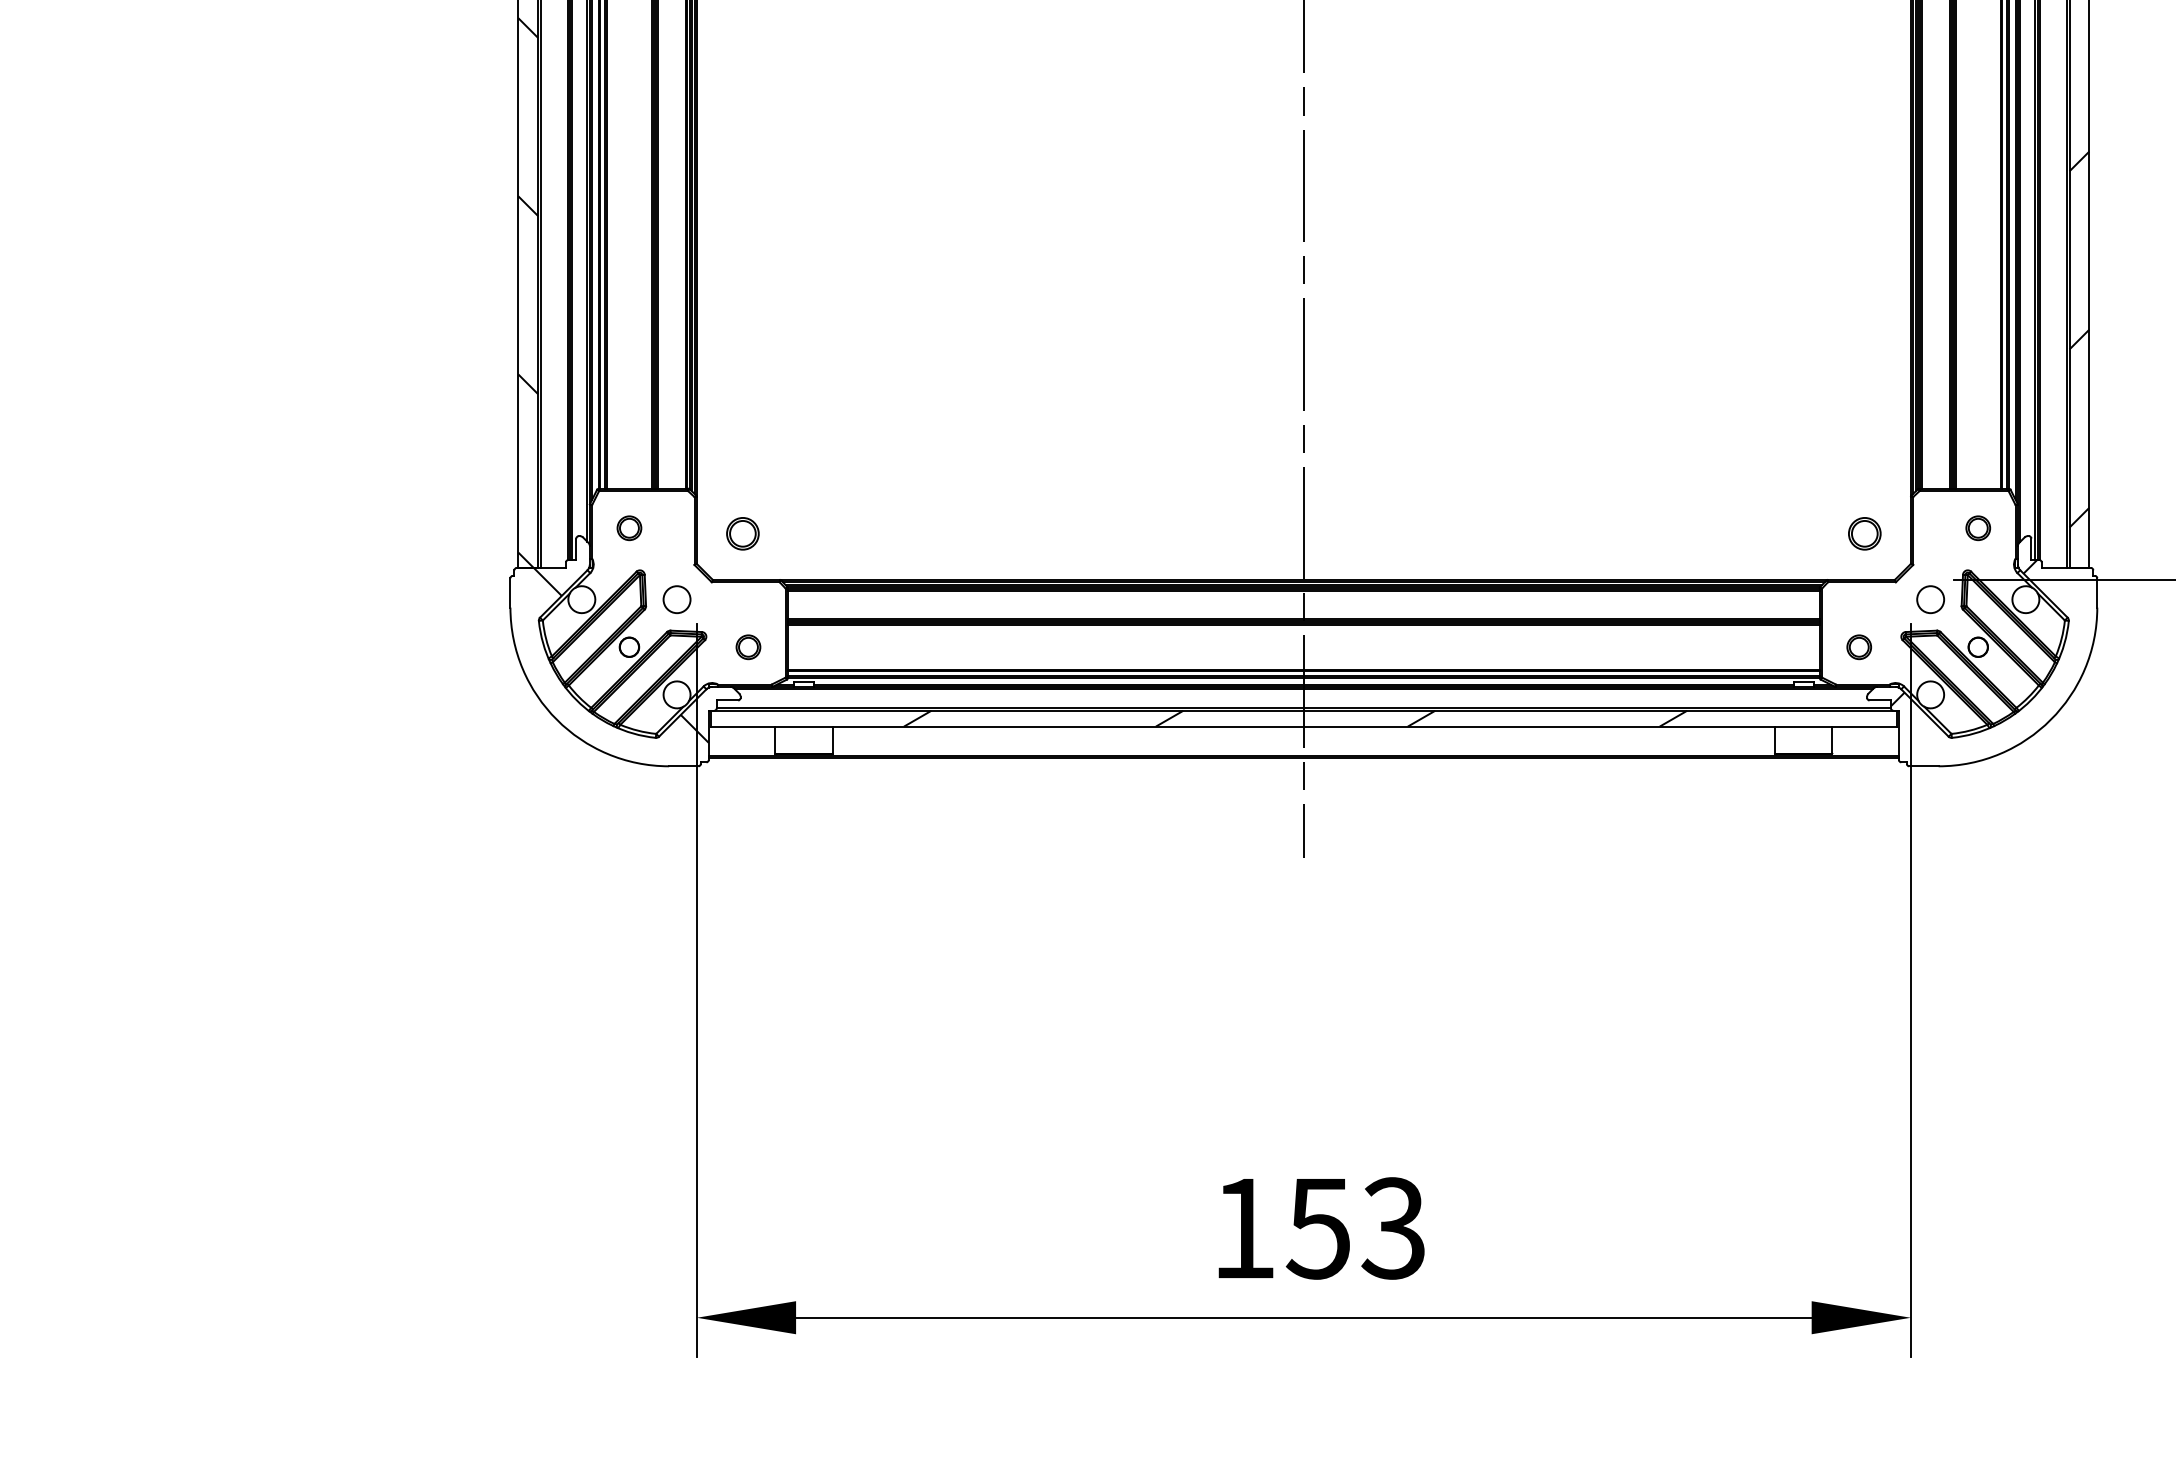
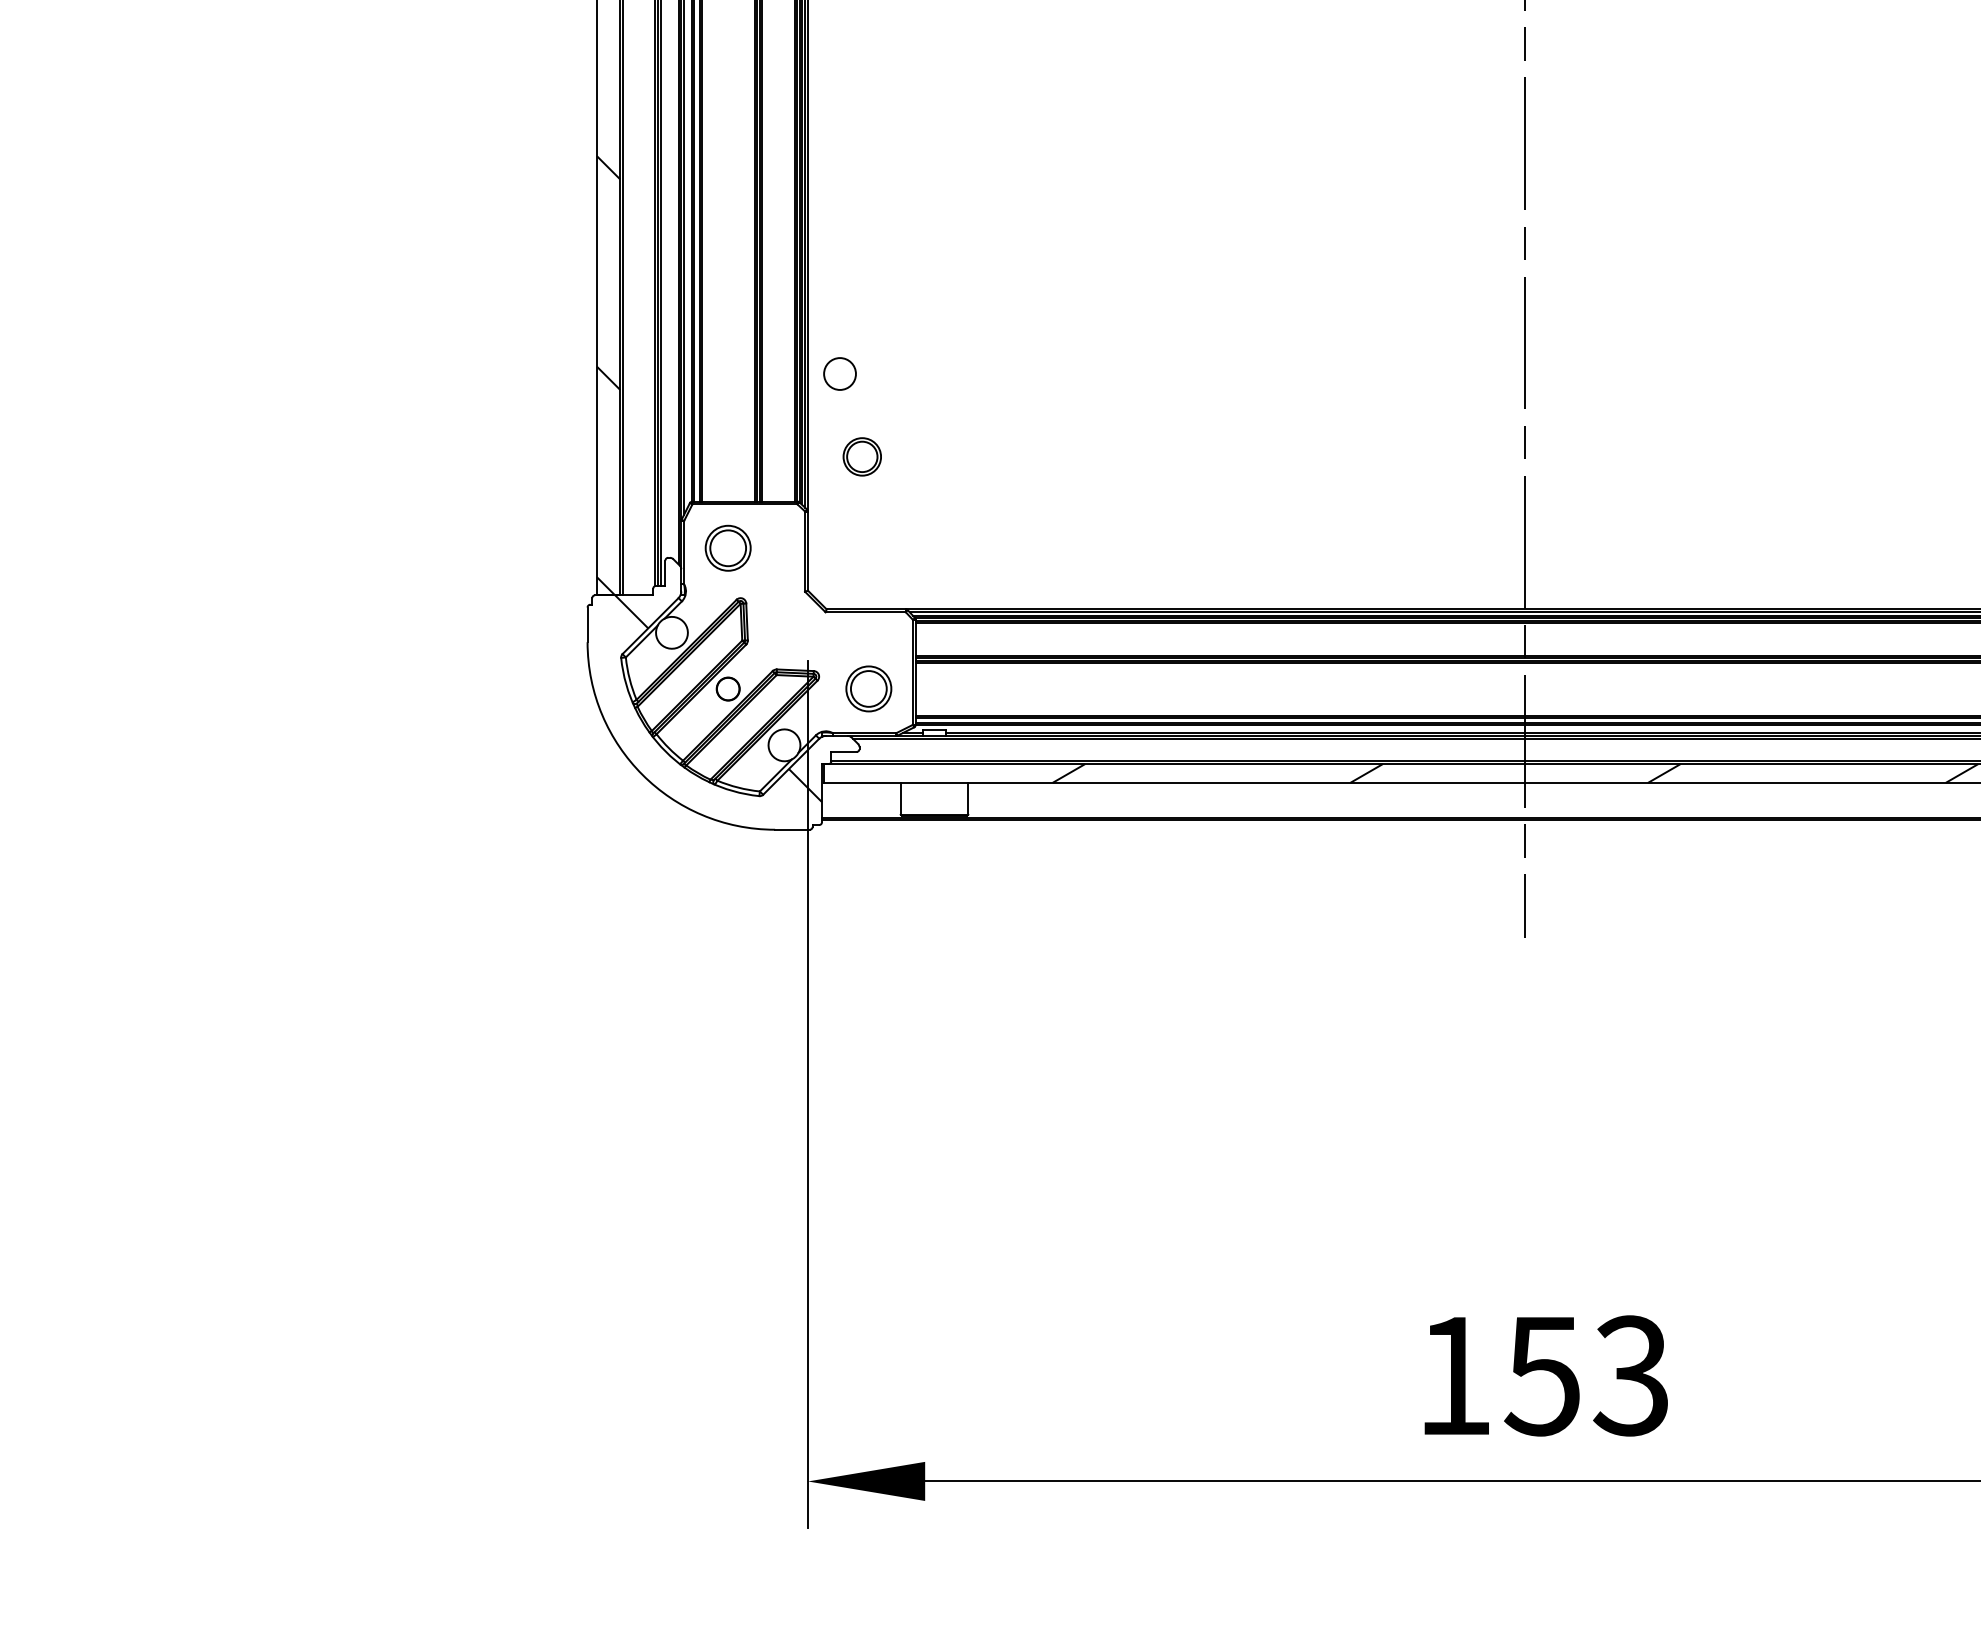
part: (629, 528) -> (728, 548), size x1.6
part: (742, 533) -> (861, 456), moved
circle: (676, 599) -> (839, 373), moved
part: (748, 647) -> (868, 689), size x1.6

